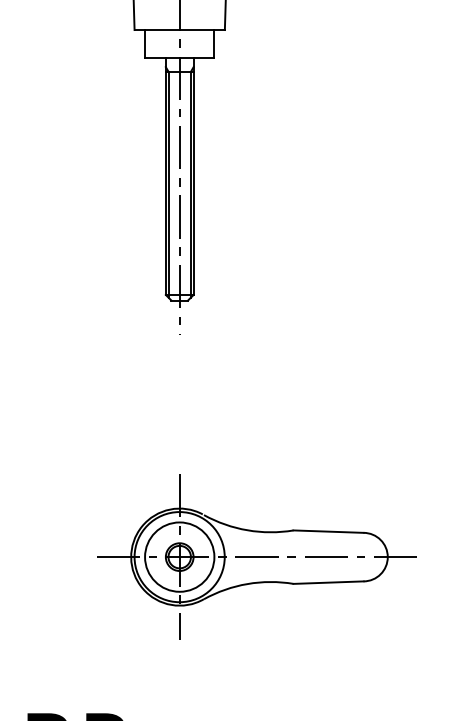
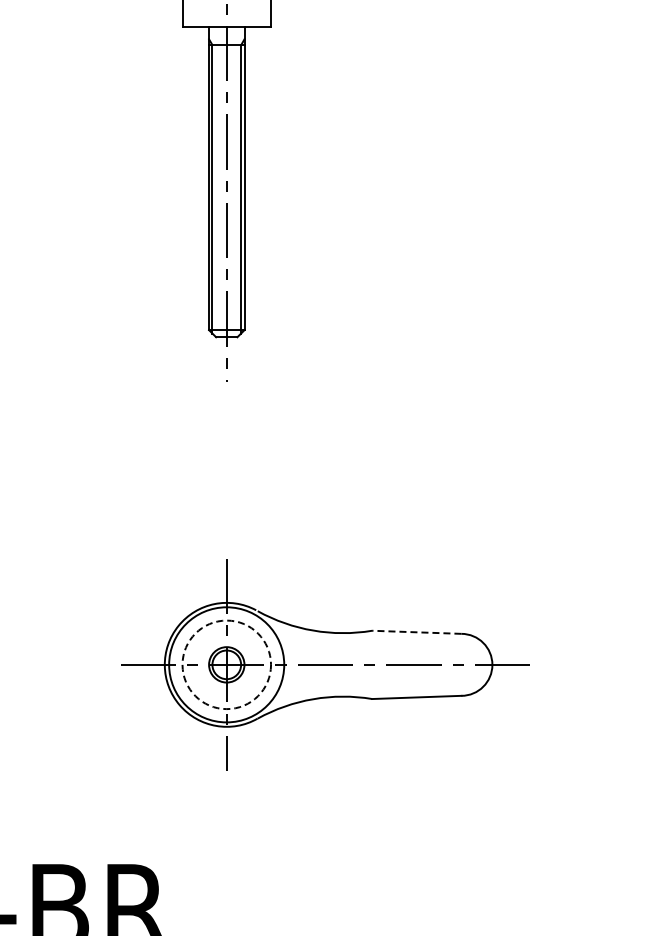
line: (328, 531) -> (416, 632), solid -> dashed
circle: (179, 556) -> (226, 664), solid -> dashed

